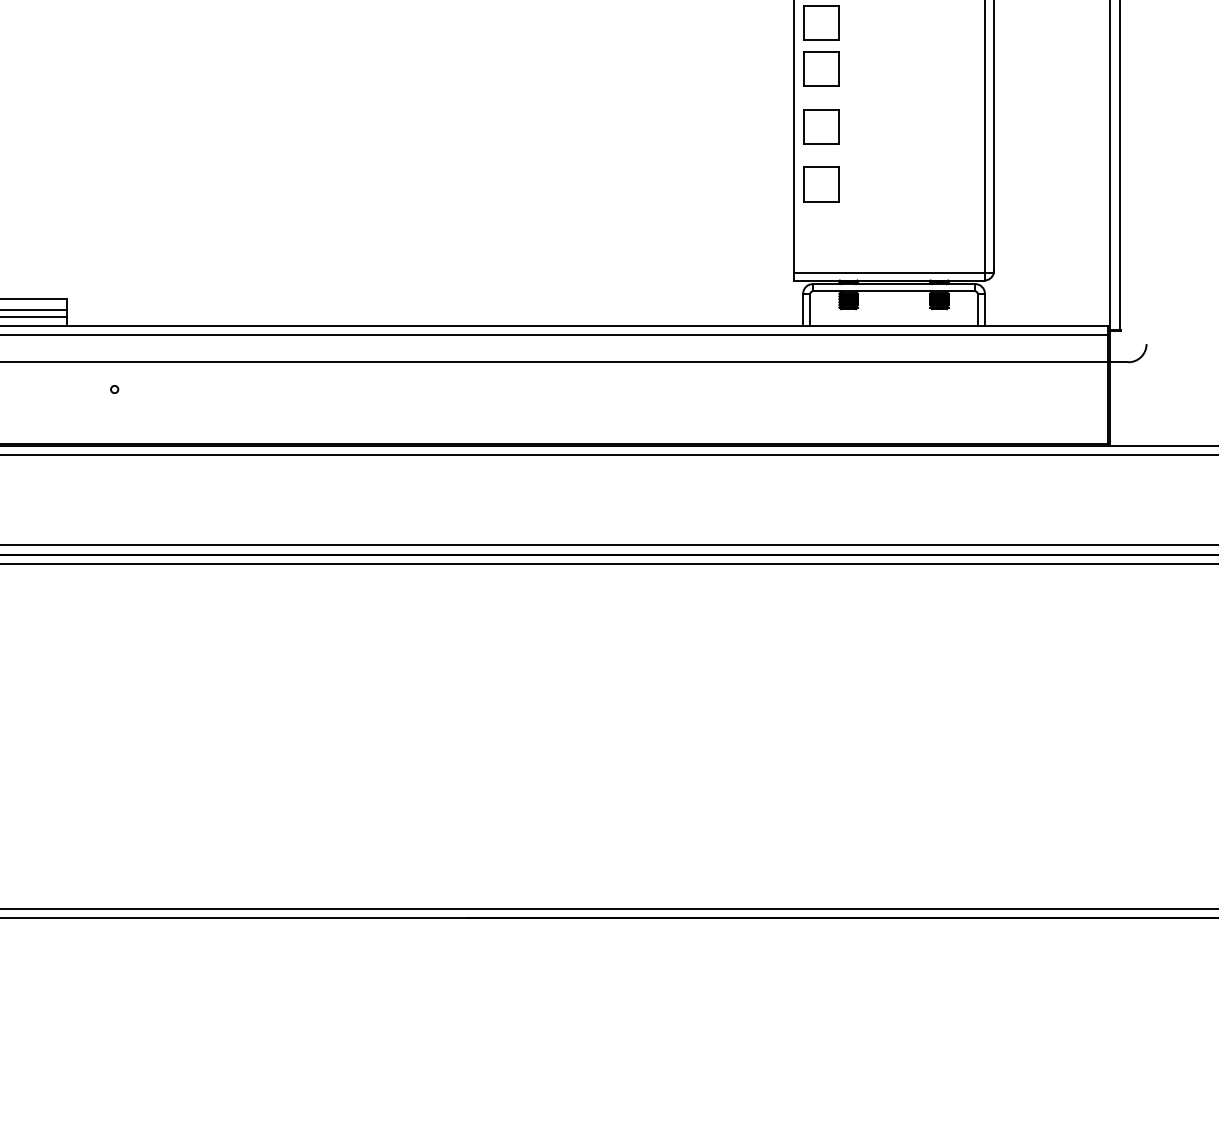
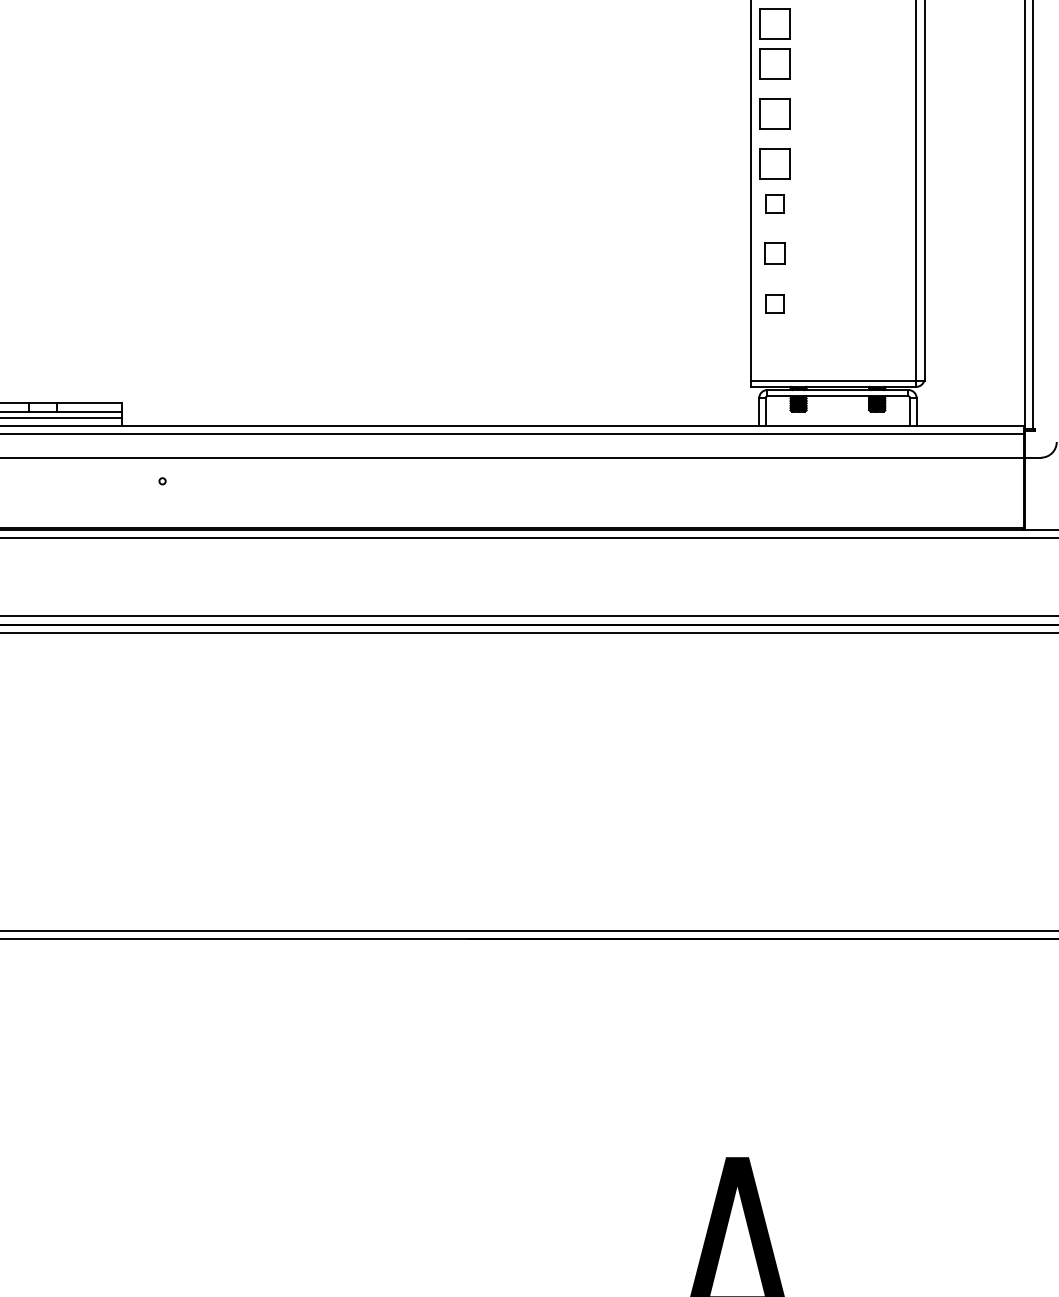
part: (820, 68) -> (774, 203), size x0.6
part: (820, 126) -> (774, 253), size x0.7
part: (820, 184) -> (774, 303), size x0.6

